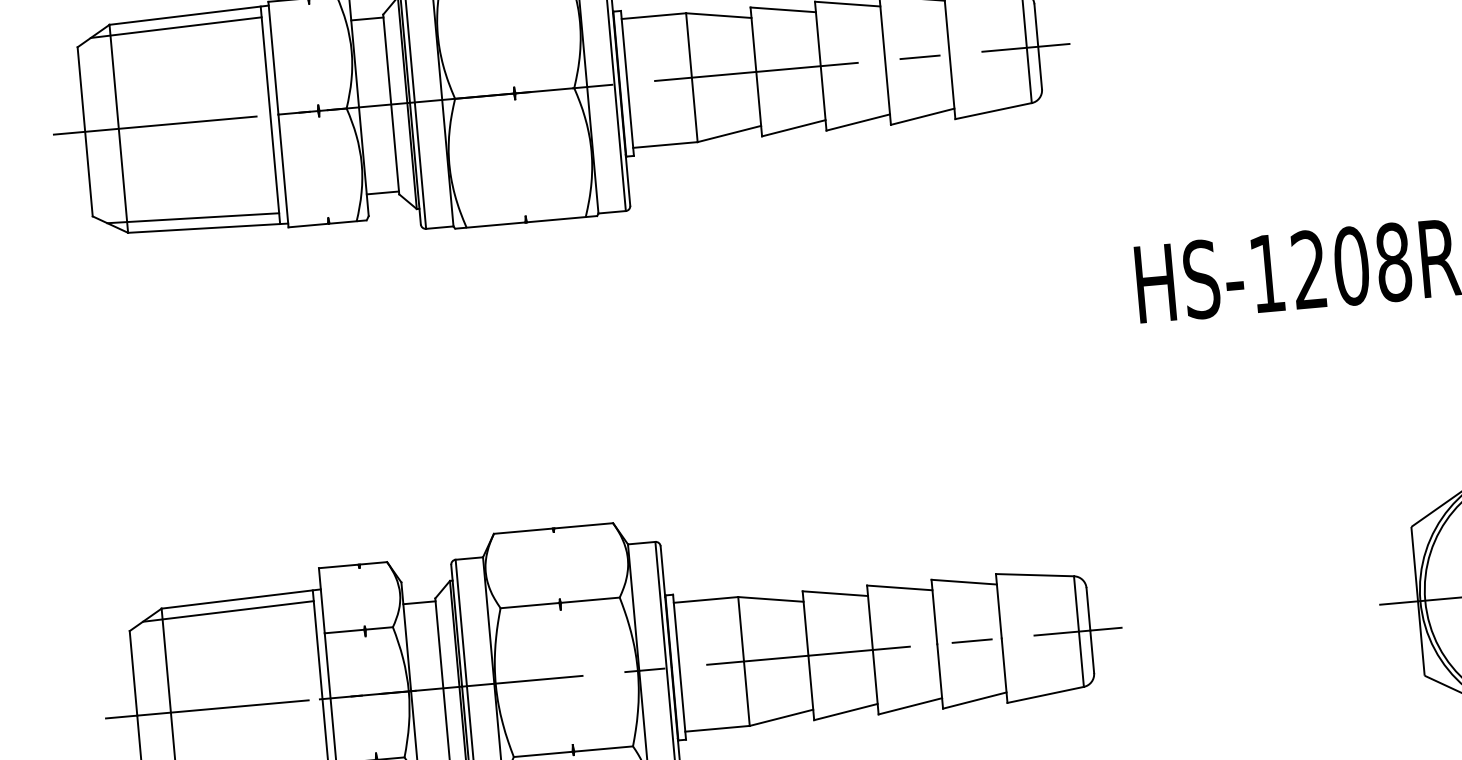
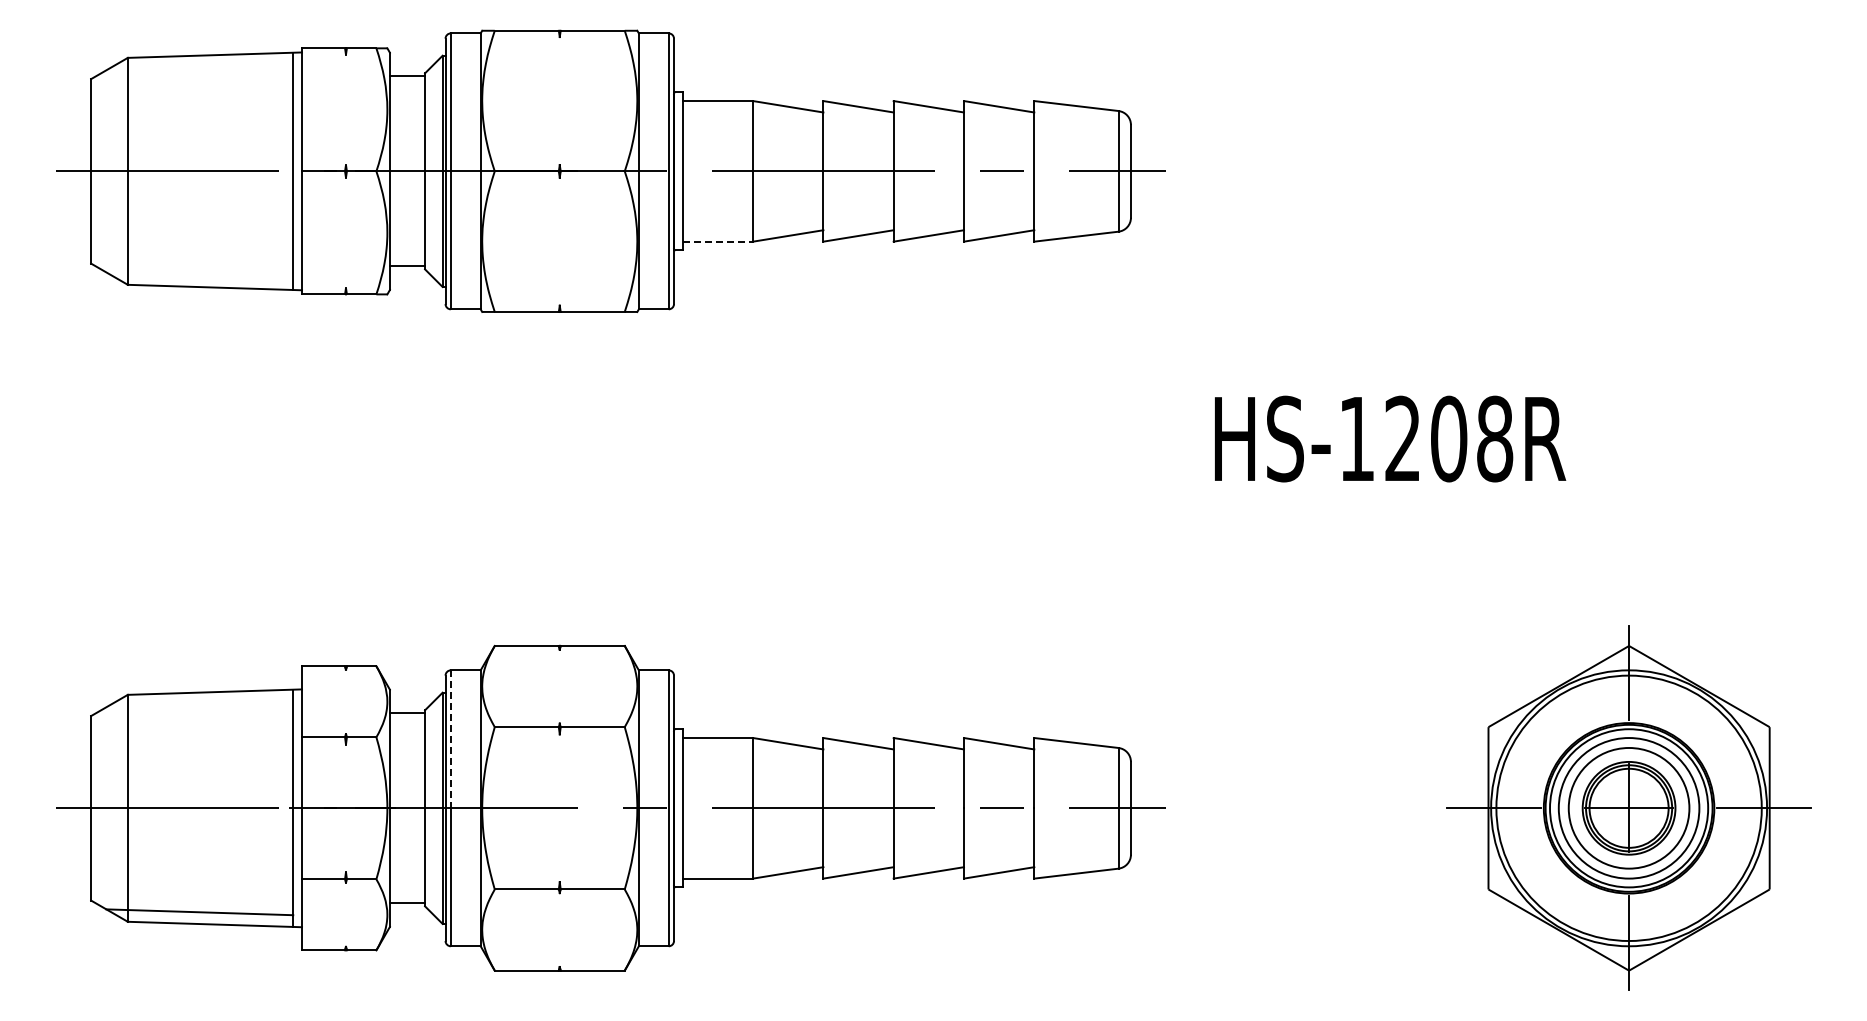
line: (175, 27) -> (199, 67), removed
line: (665, 144) -> (718, 241), solid -> dashed
line: (193, 218) -> (199, 275), removed
line: (228, 611) -> (199, 704), removed
line: (461, 623) -> (450, 739), solid -> dashed

